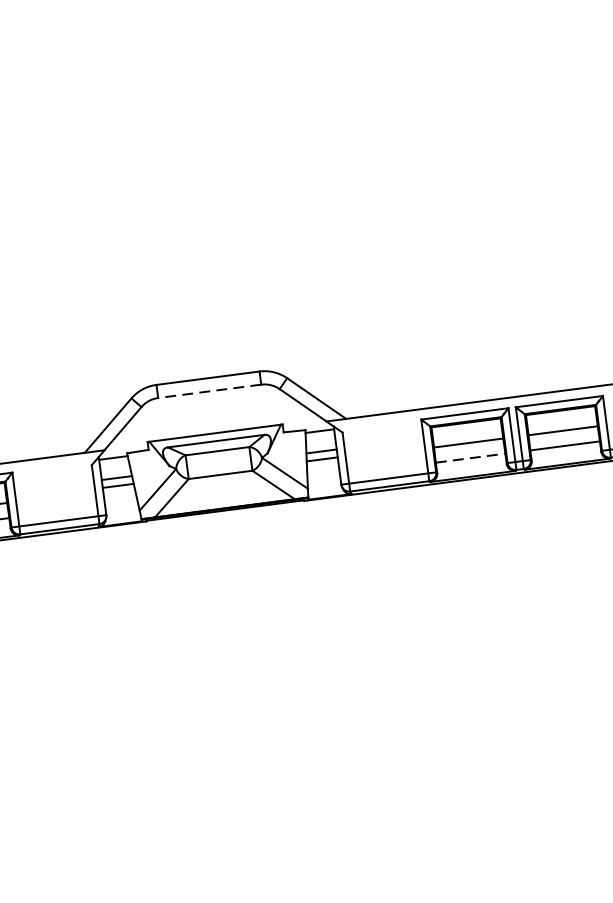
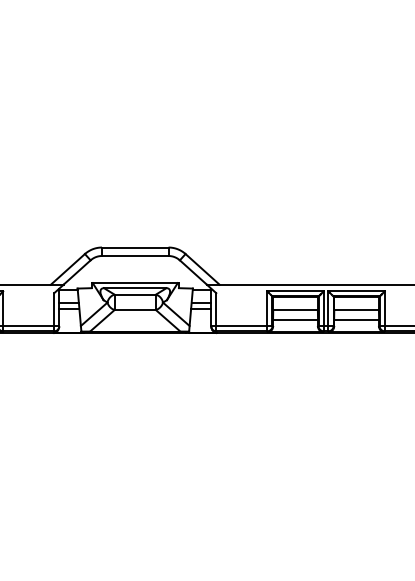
line: (208, 392) -> (134, 256), dashed -> solid
line: (472, 458) -> (296, 320), dashed -> solid

